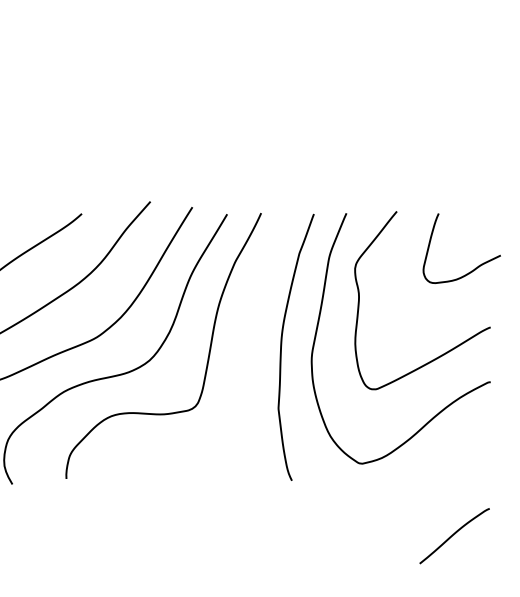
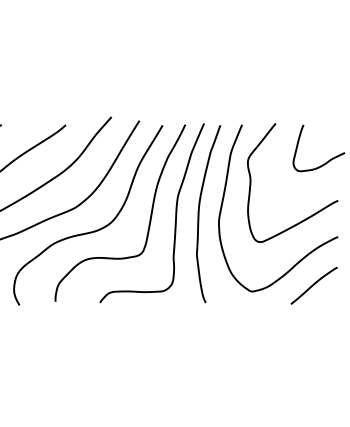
curve: (246, 346) -> (175, 213), added
curve: (453, 535) -> (313, 285), moved

